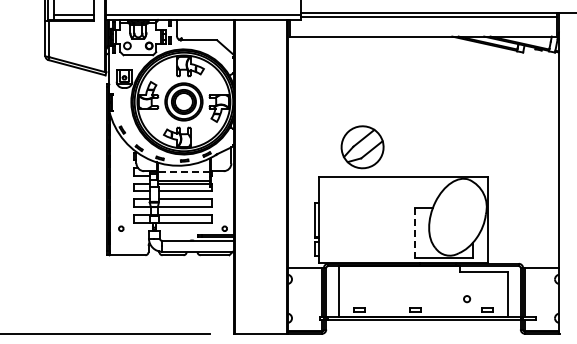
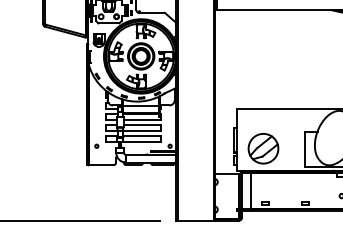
part: (362, 147) -> (263, 148), moved
line: (183, 171) -> (140, 105), dashed -> solid
line: (414, 233) -> (304, 149), dashed -> solid

